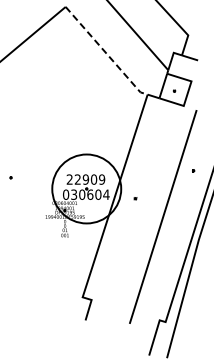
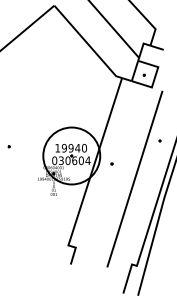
line: (106, 53) -> (88, 44), dashed -> solid
text: (85, 179) -> (70, 148), 22909 -> 19940

